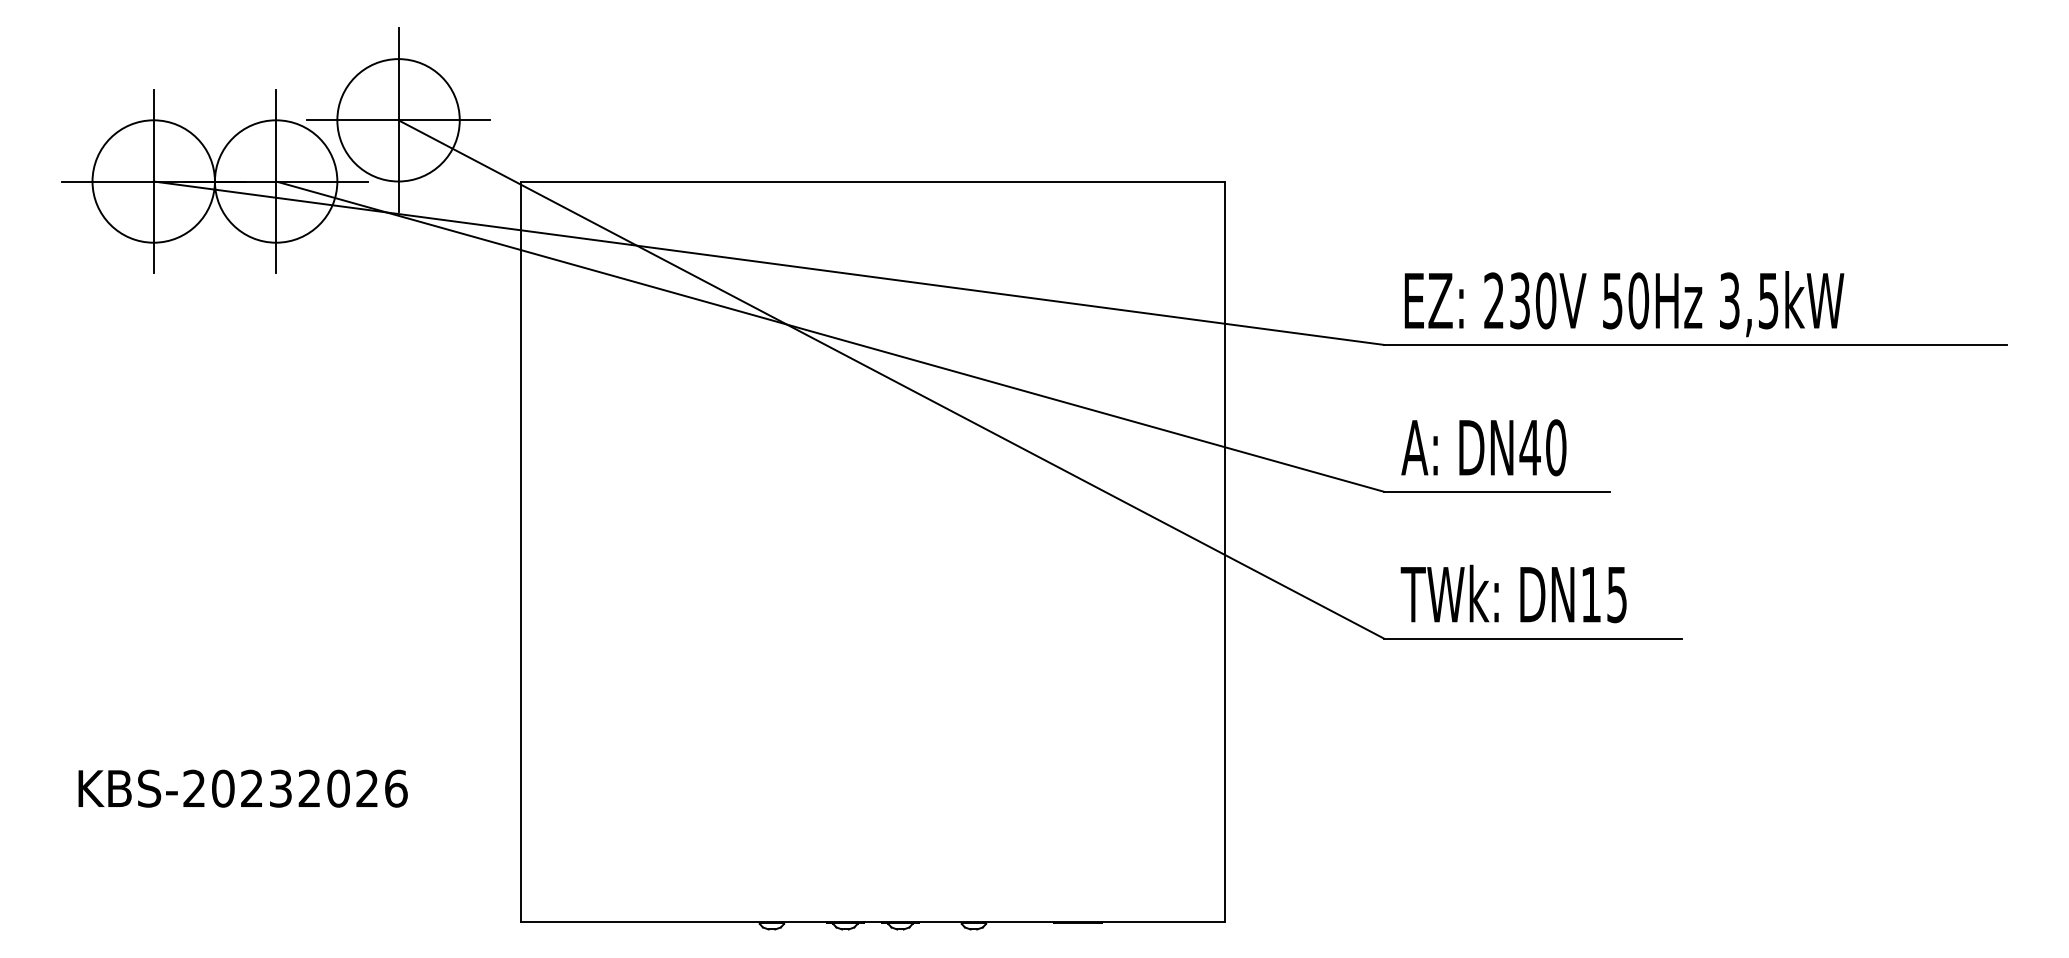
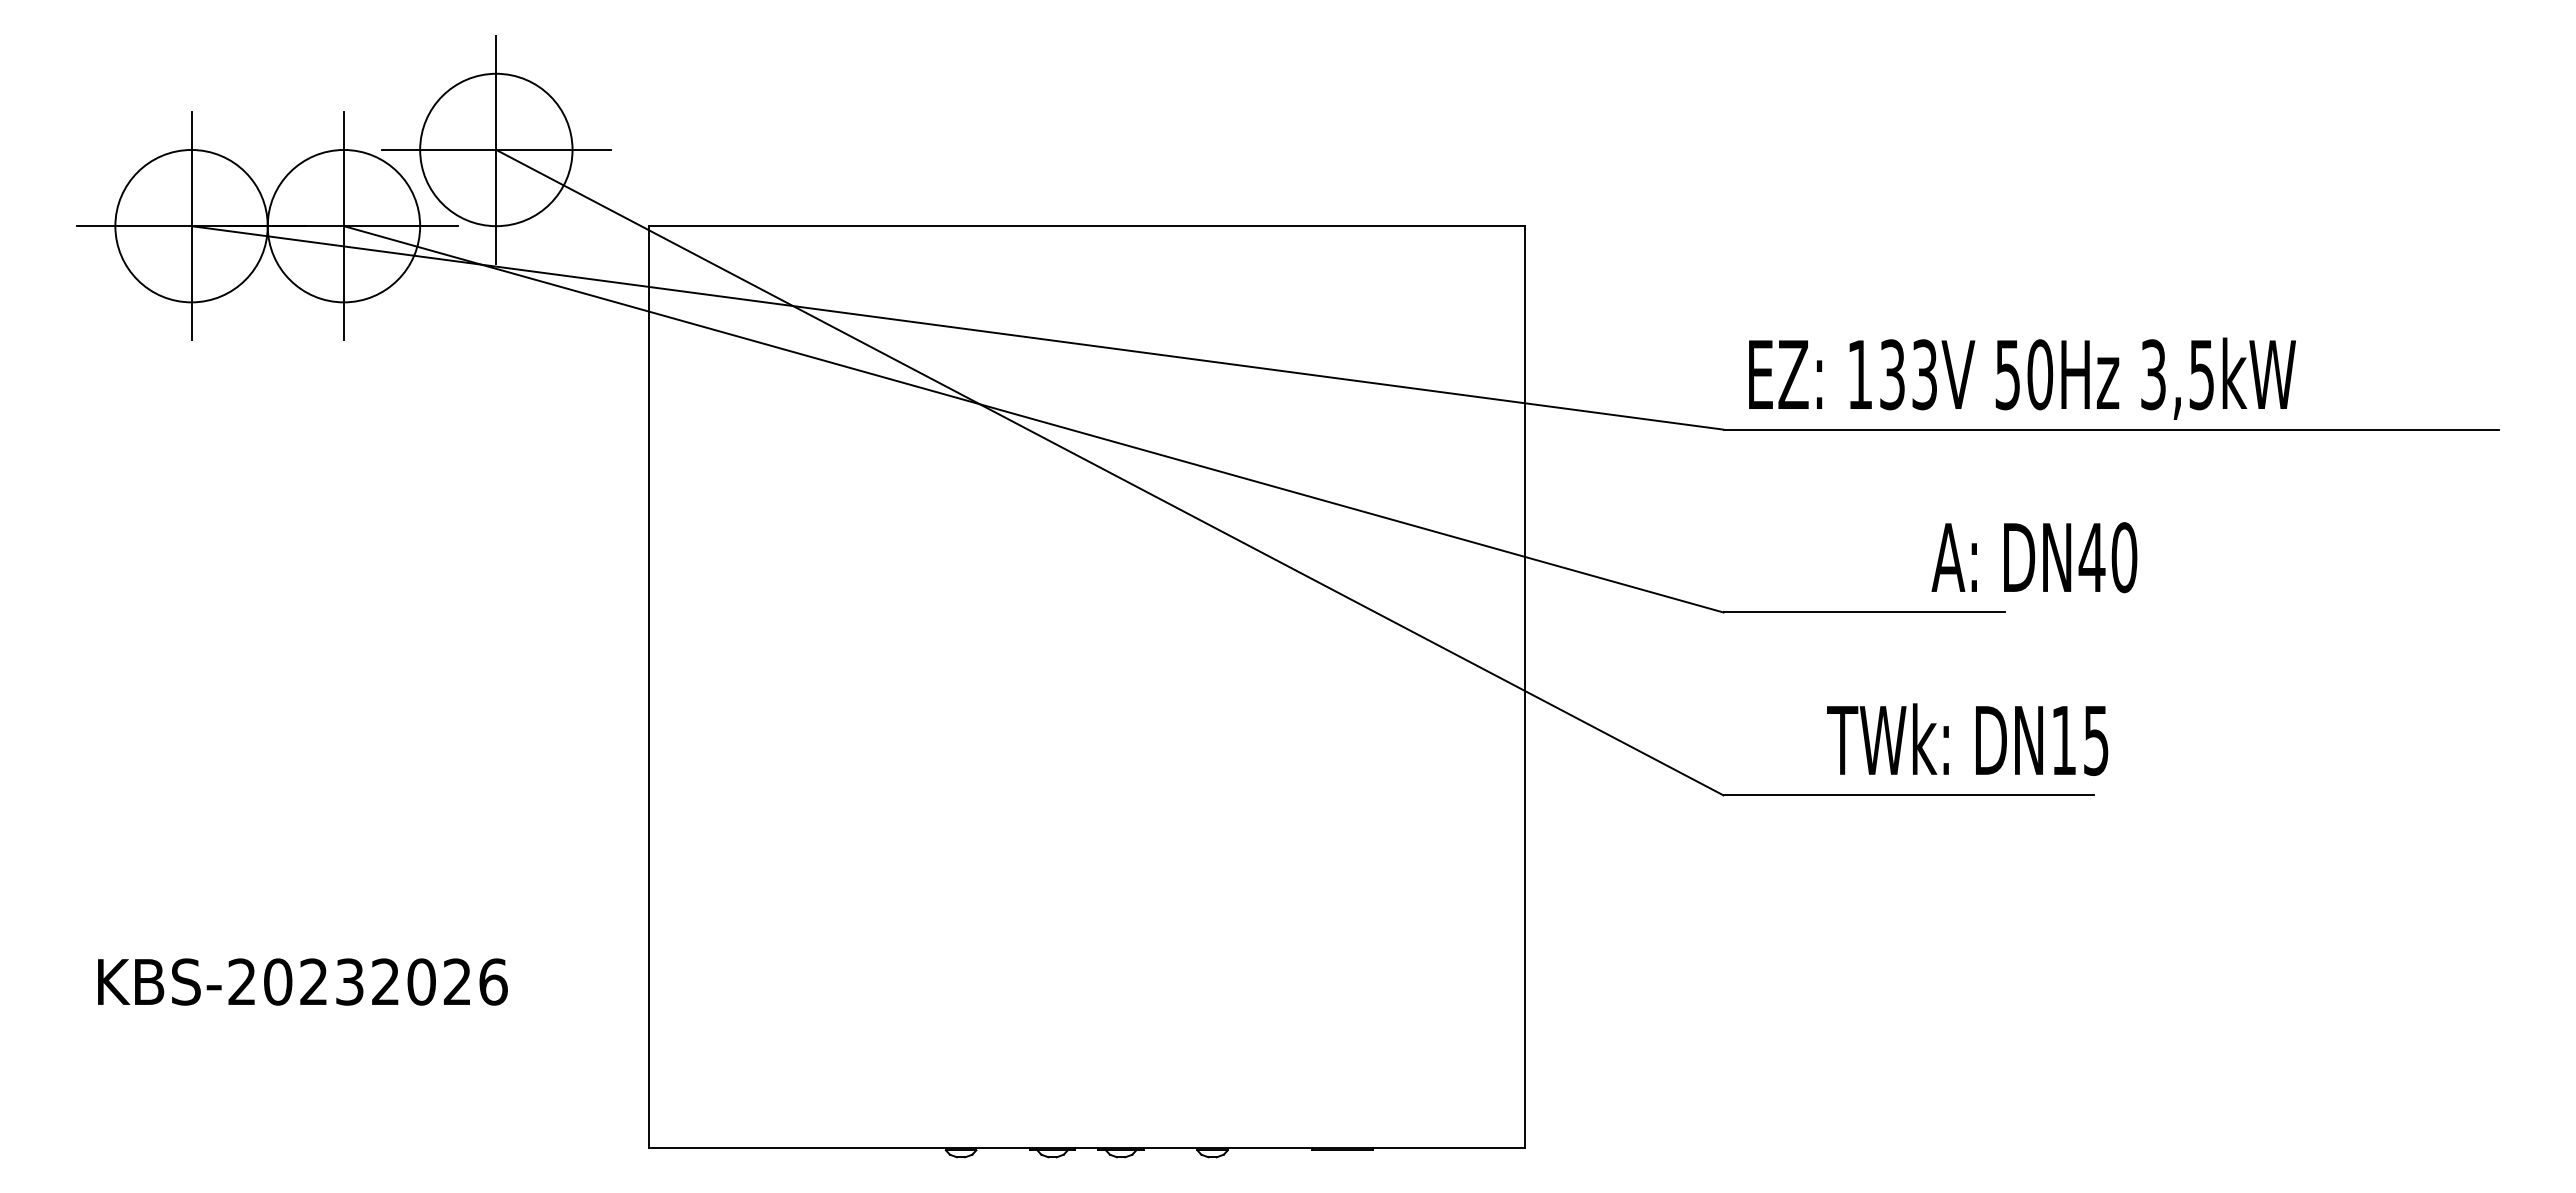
text: (1520, 300) -> (1892, 374), 230V -> 133V
text: (1483, 447) -> (2034, 557), moved
text: (1513, 593) -> (1967, 739), moved

